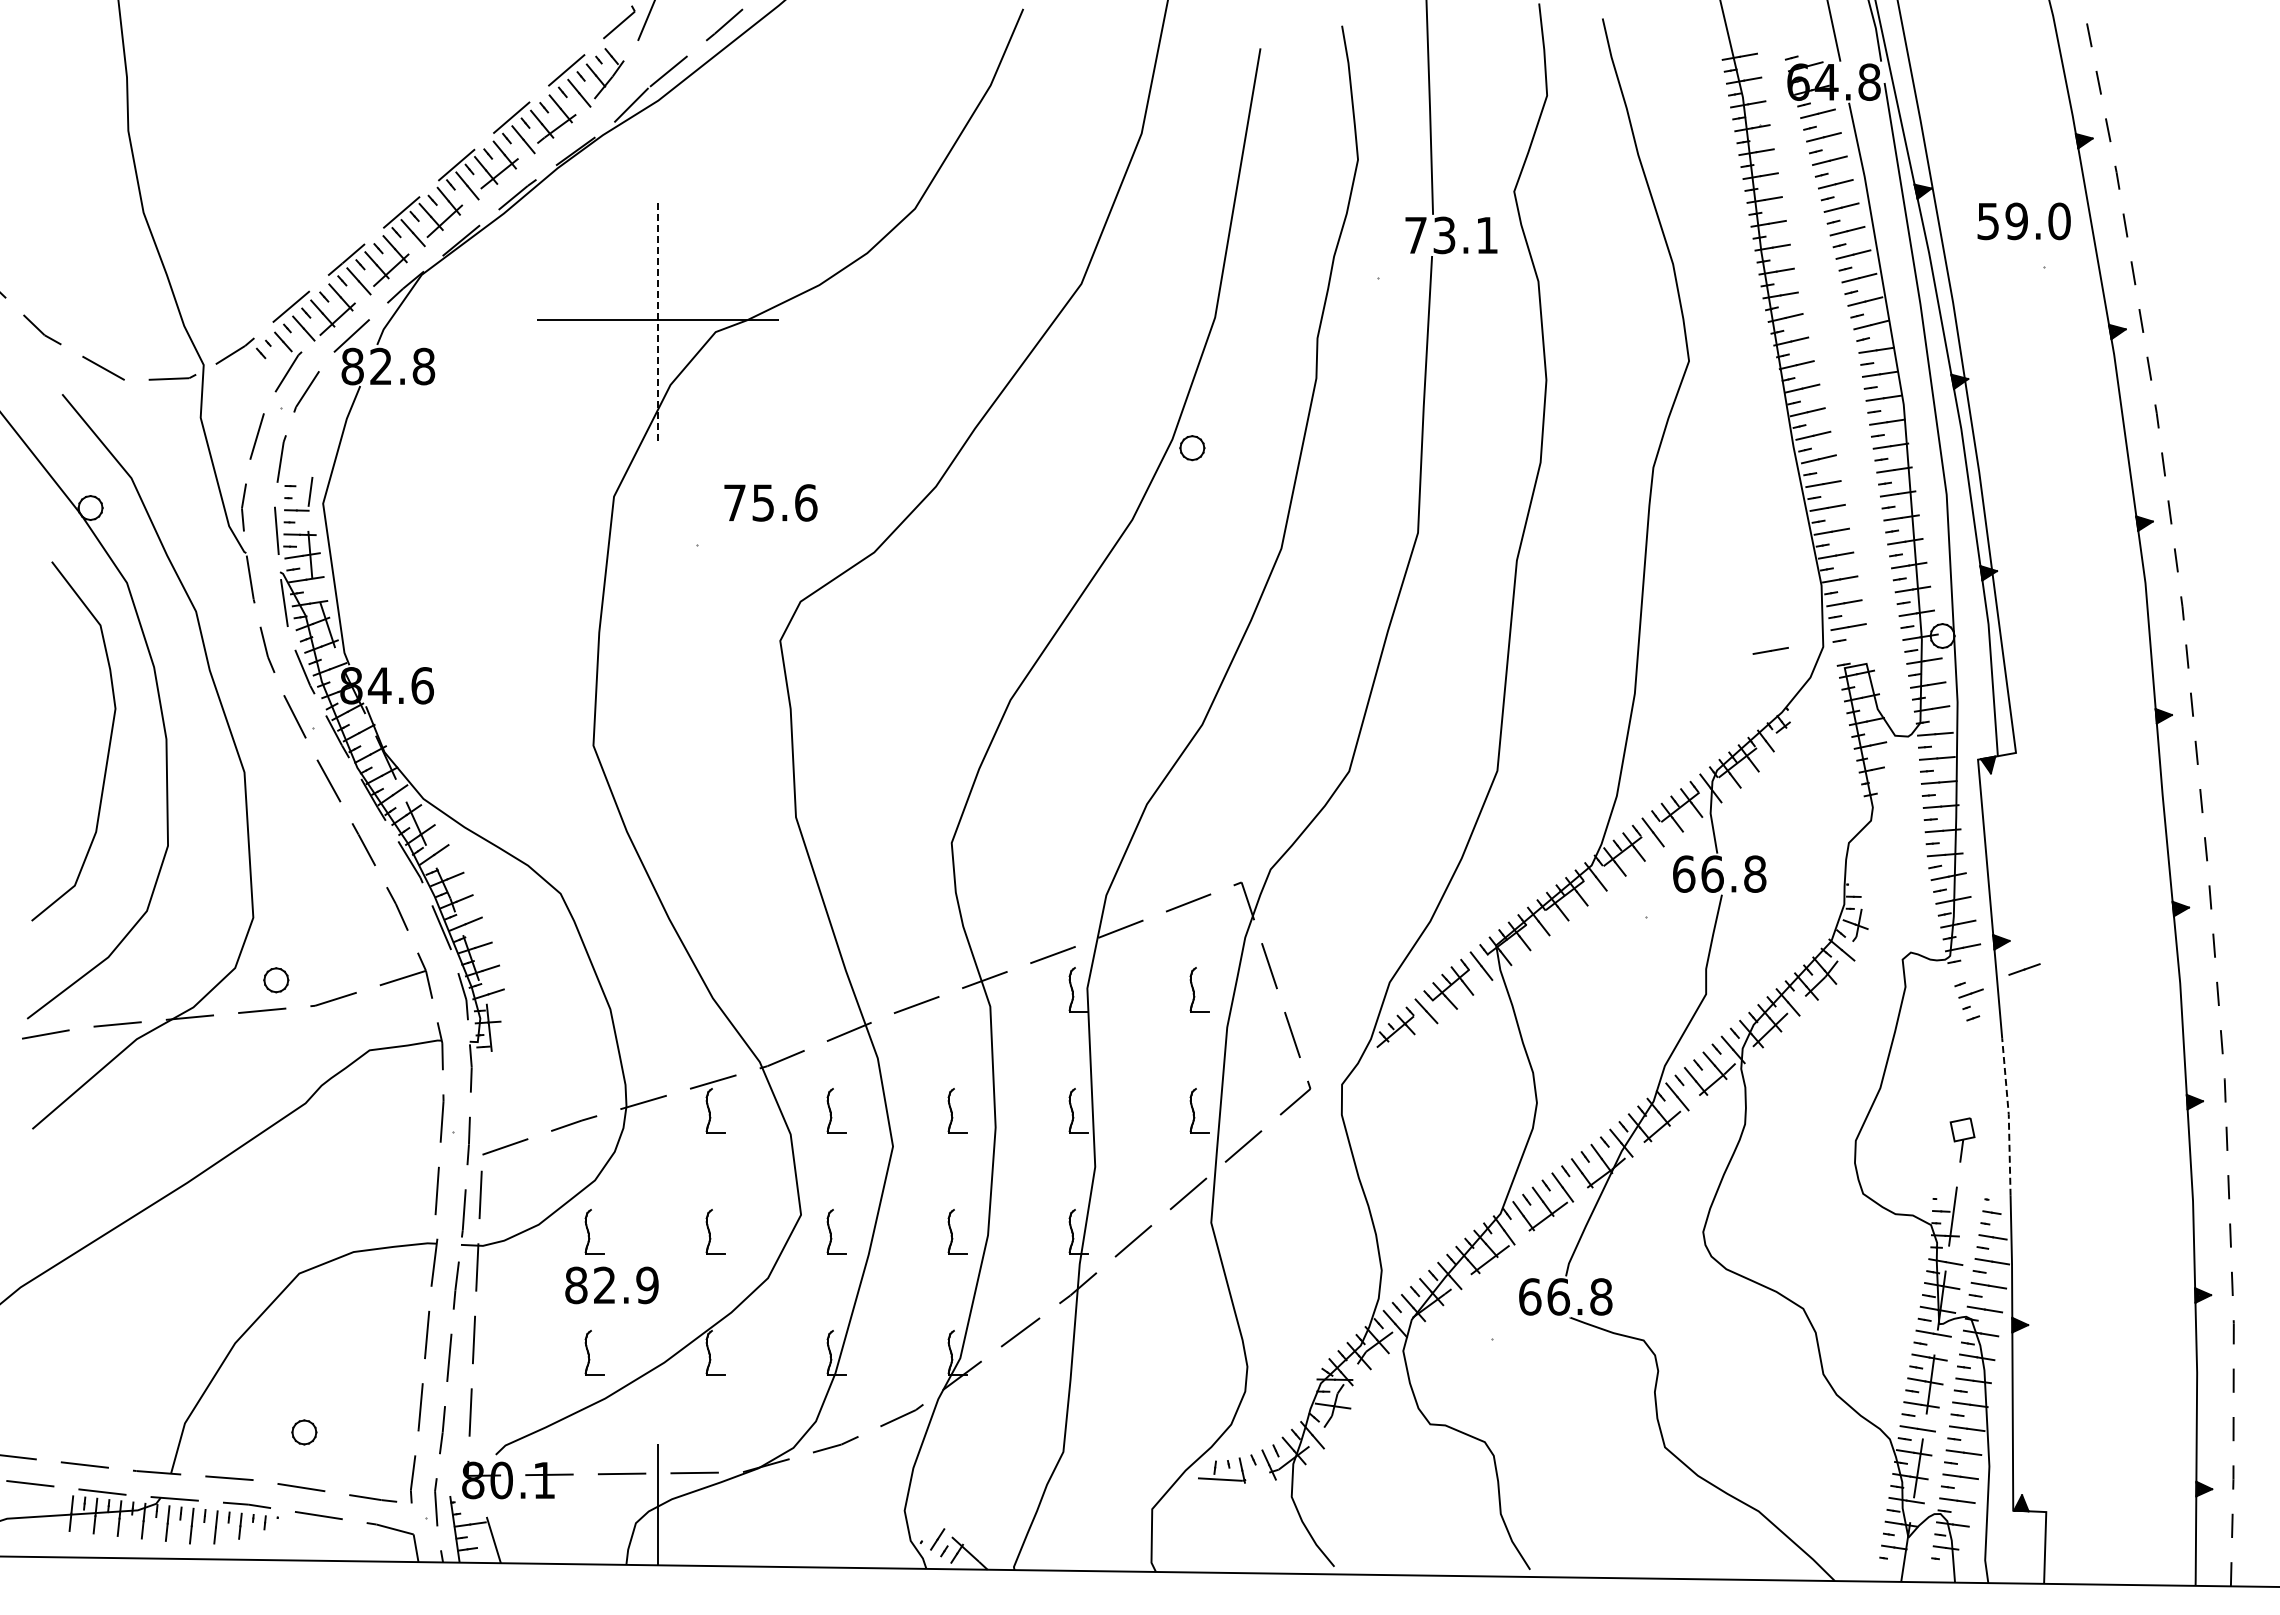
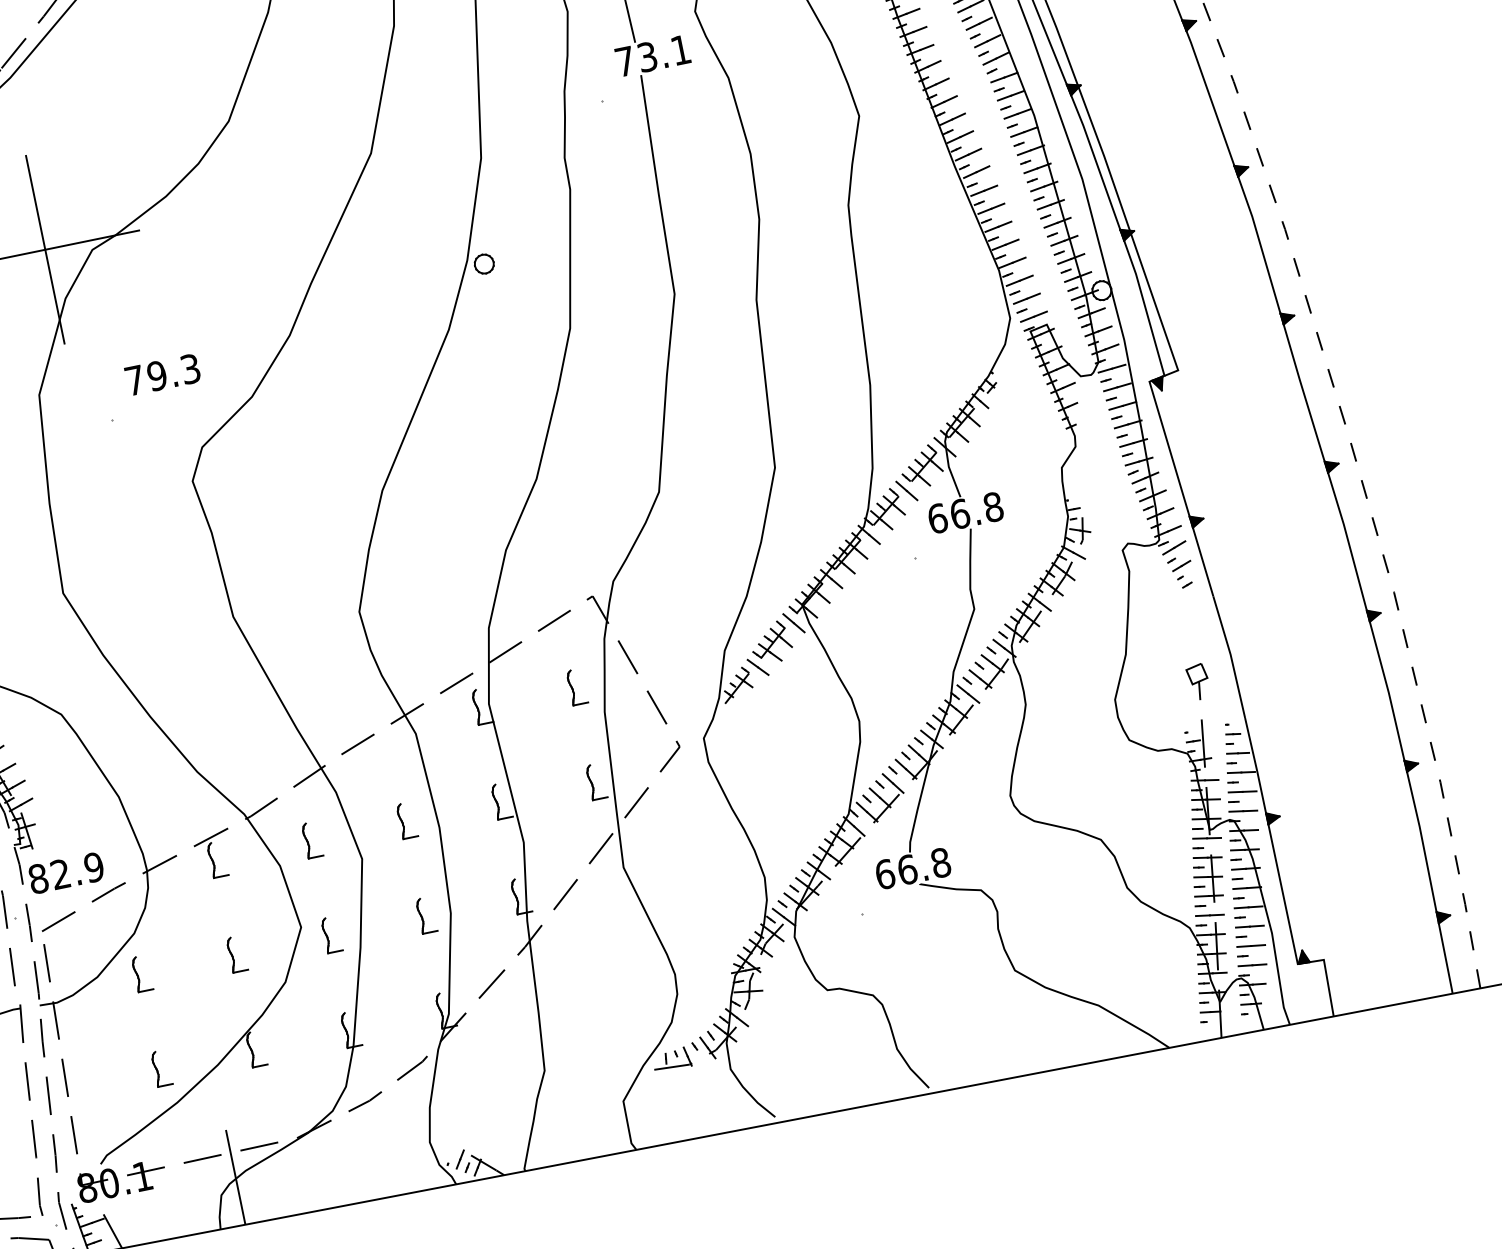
line: (657, 320) -> (45, 250), dashed -> solid
text: (784, 502) -> (173, 372), 75.6 -> 79.3
line: (1770, 650) -> (1033, 316), moved
line: (2024, 969) -> (1174, 547), moved
line: (2008, 1116) -> (1230, 656), dashed -> solid
text: (611, 1285) -> (66, 873), moved

